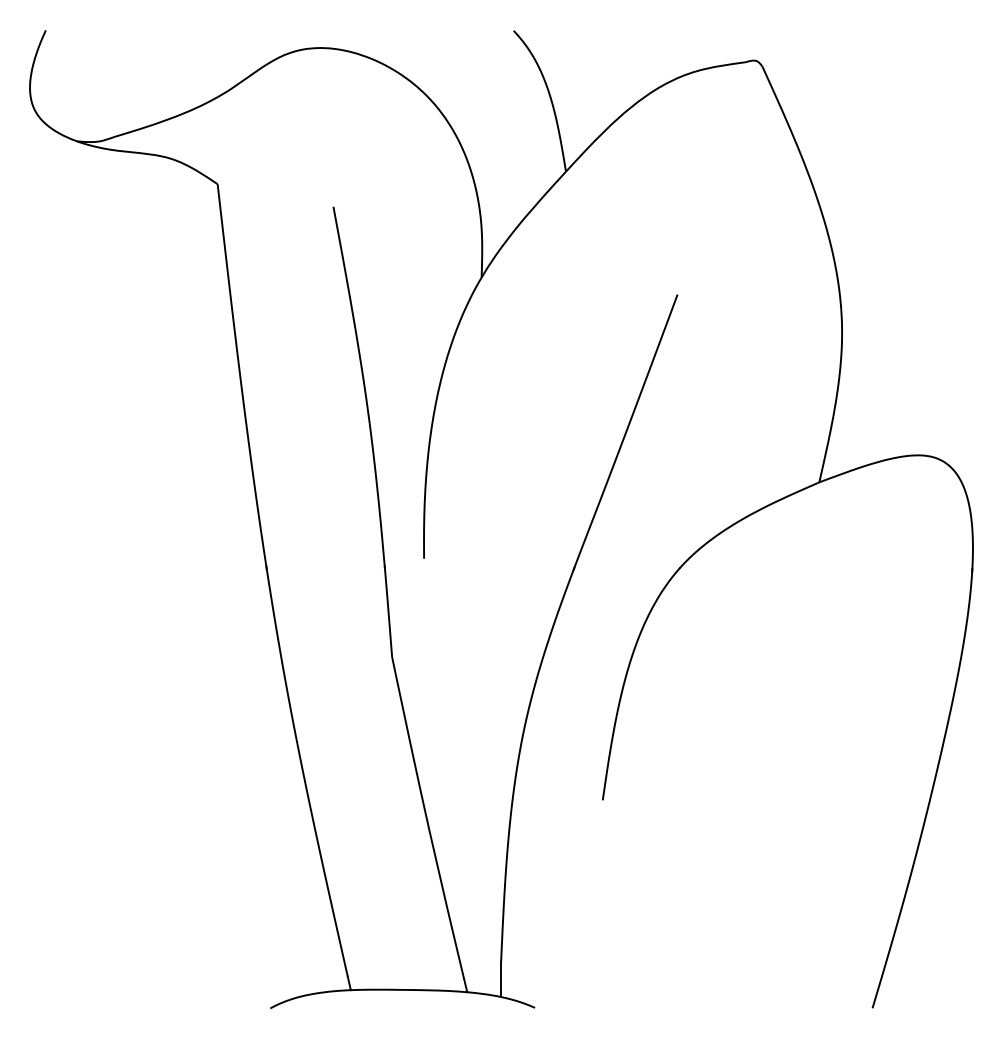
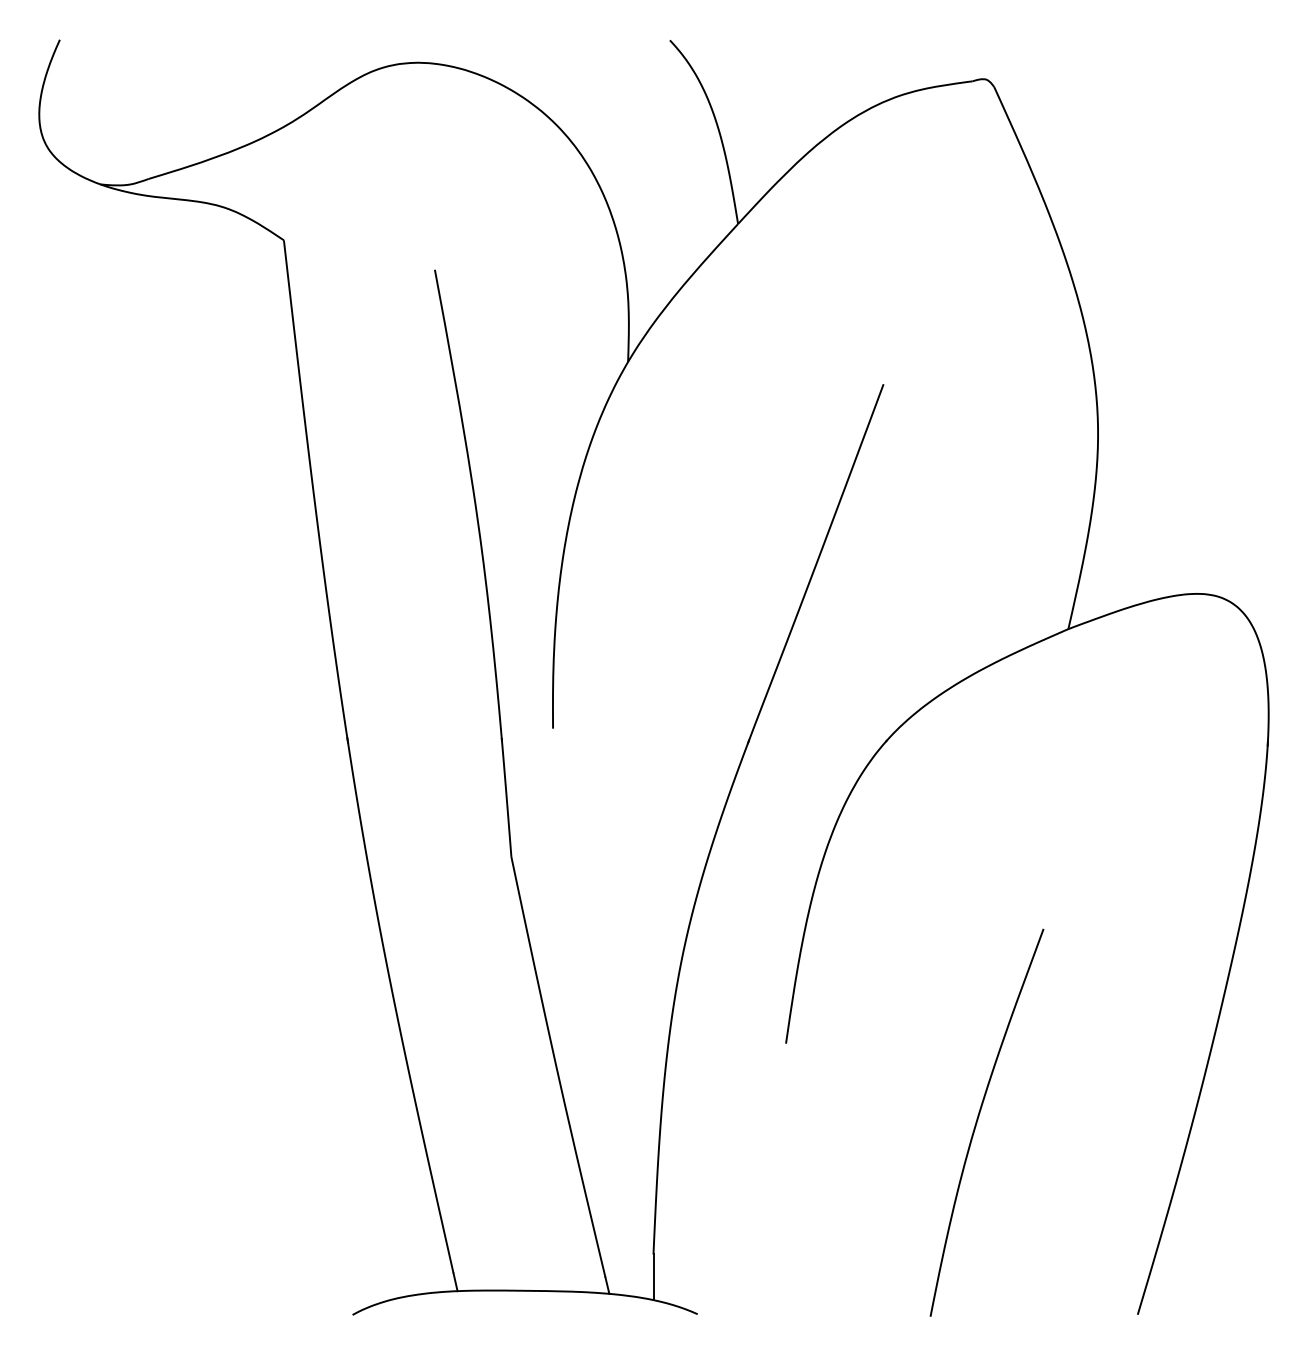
curve: (750, 859) -> (978, 1120), added

